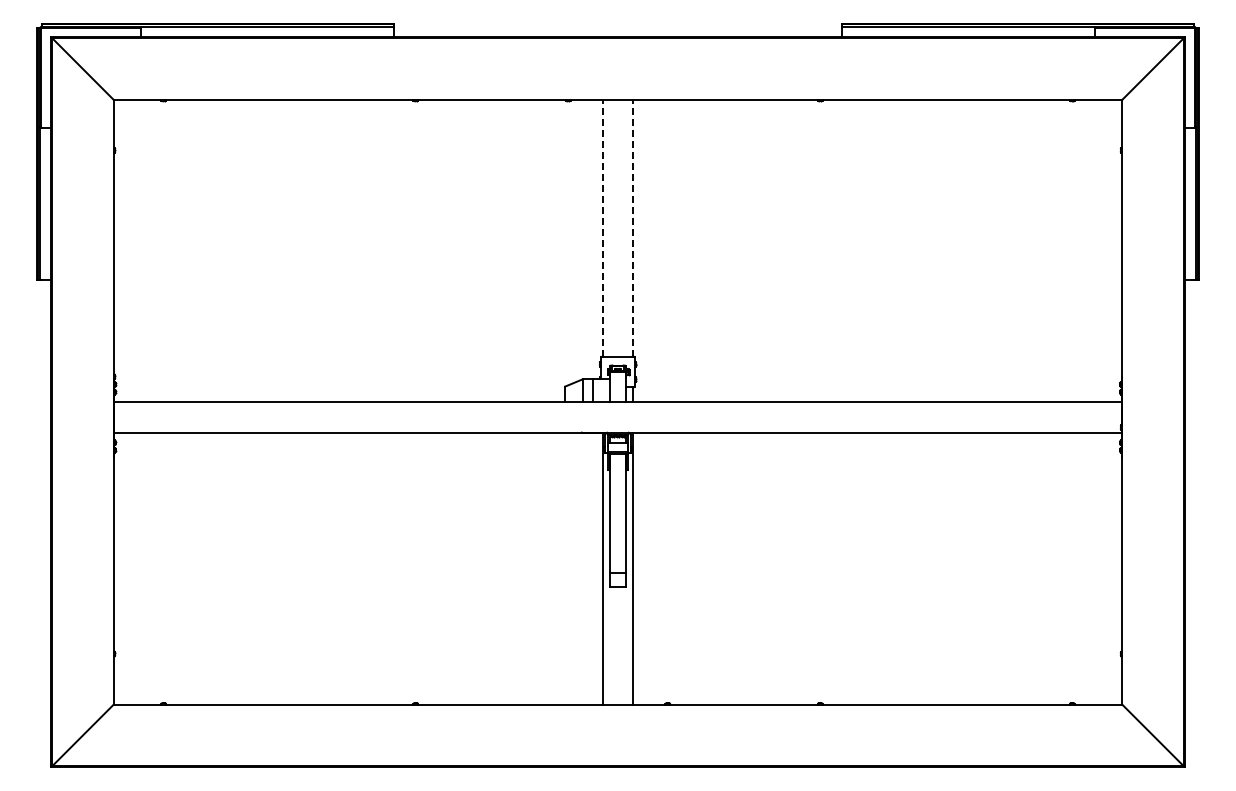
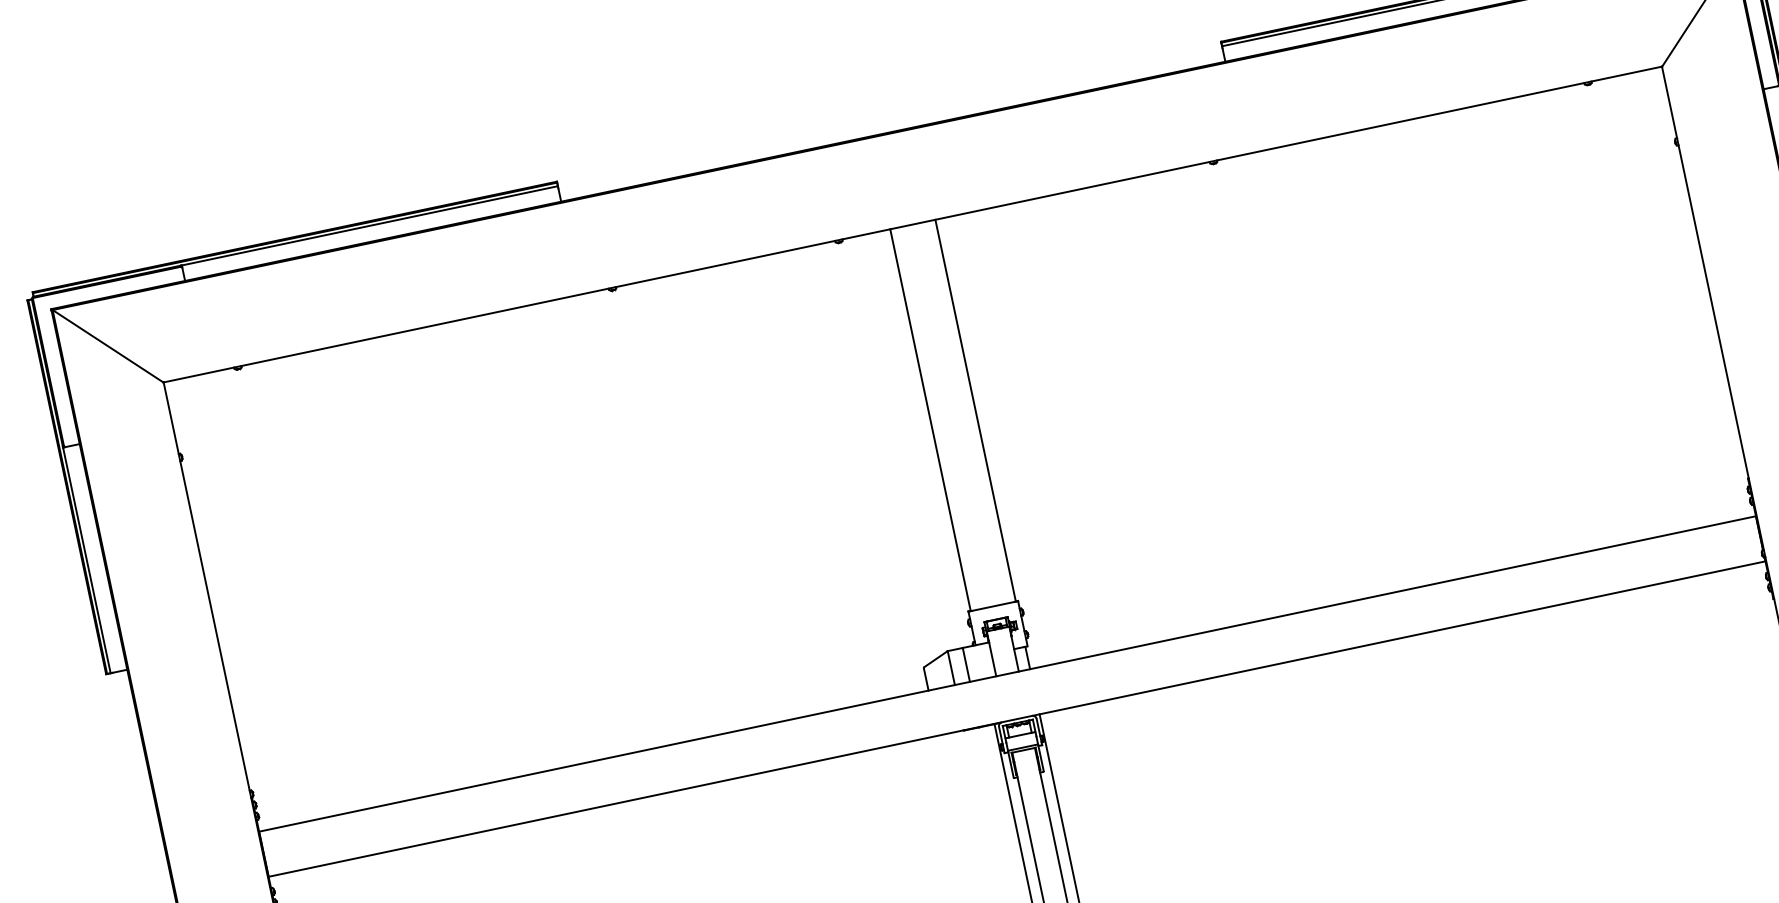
line: (602, 228) -> (930, 420), dashed -> solid
line: (633, 228) -> (976, 410), dashed -> solid

